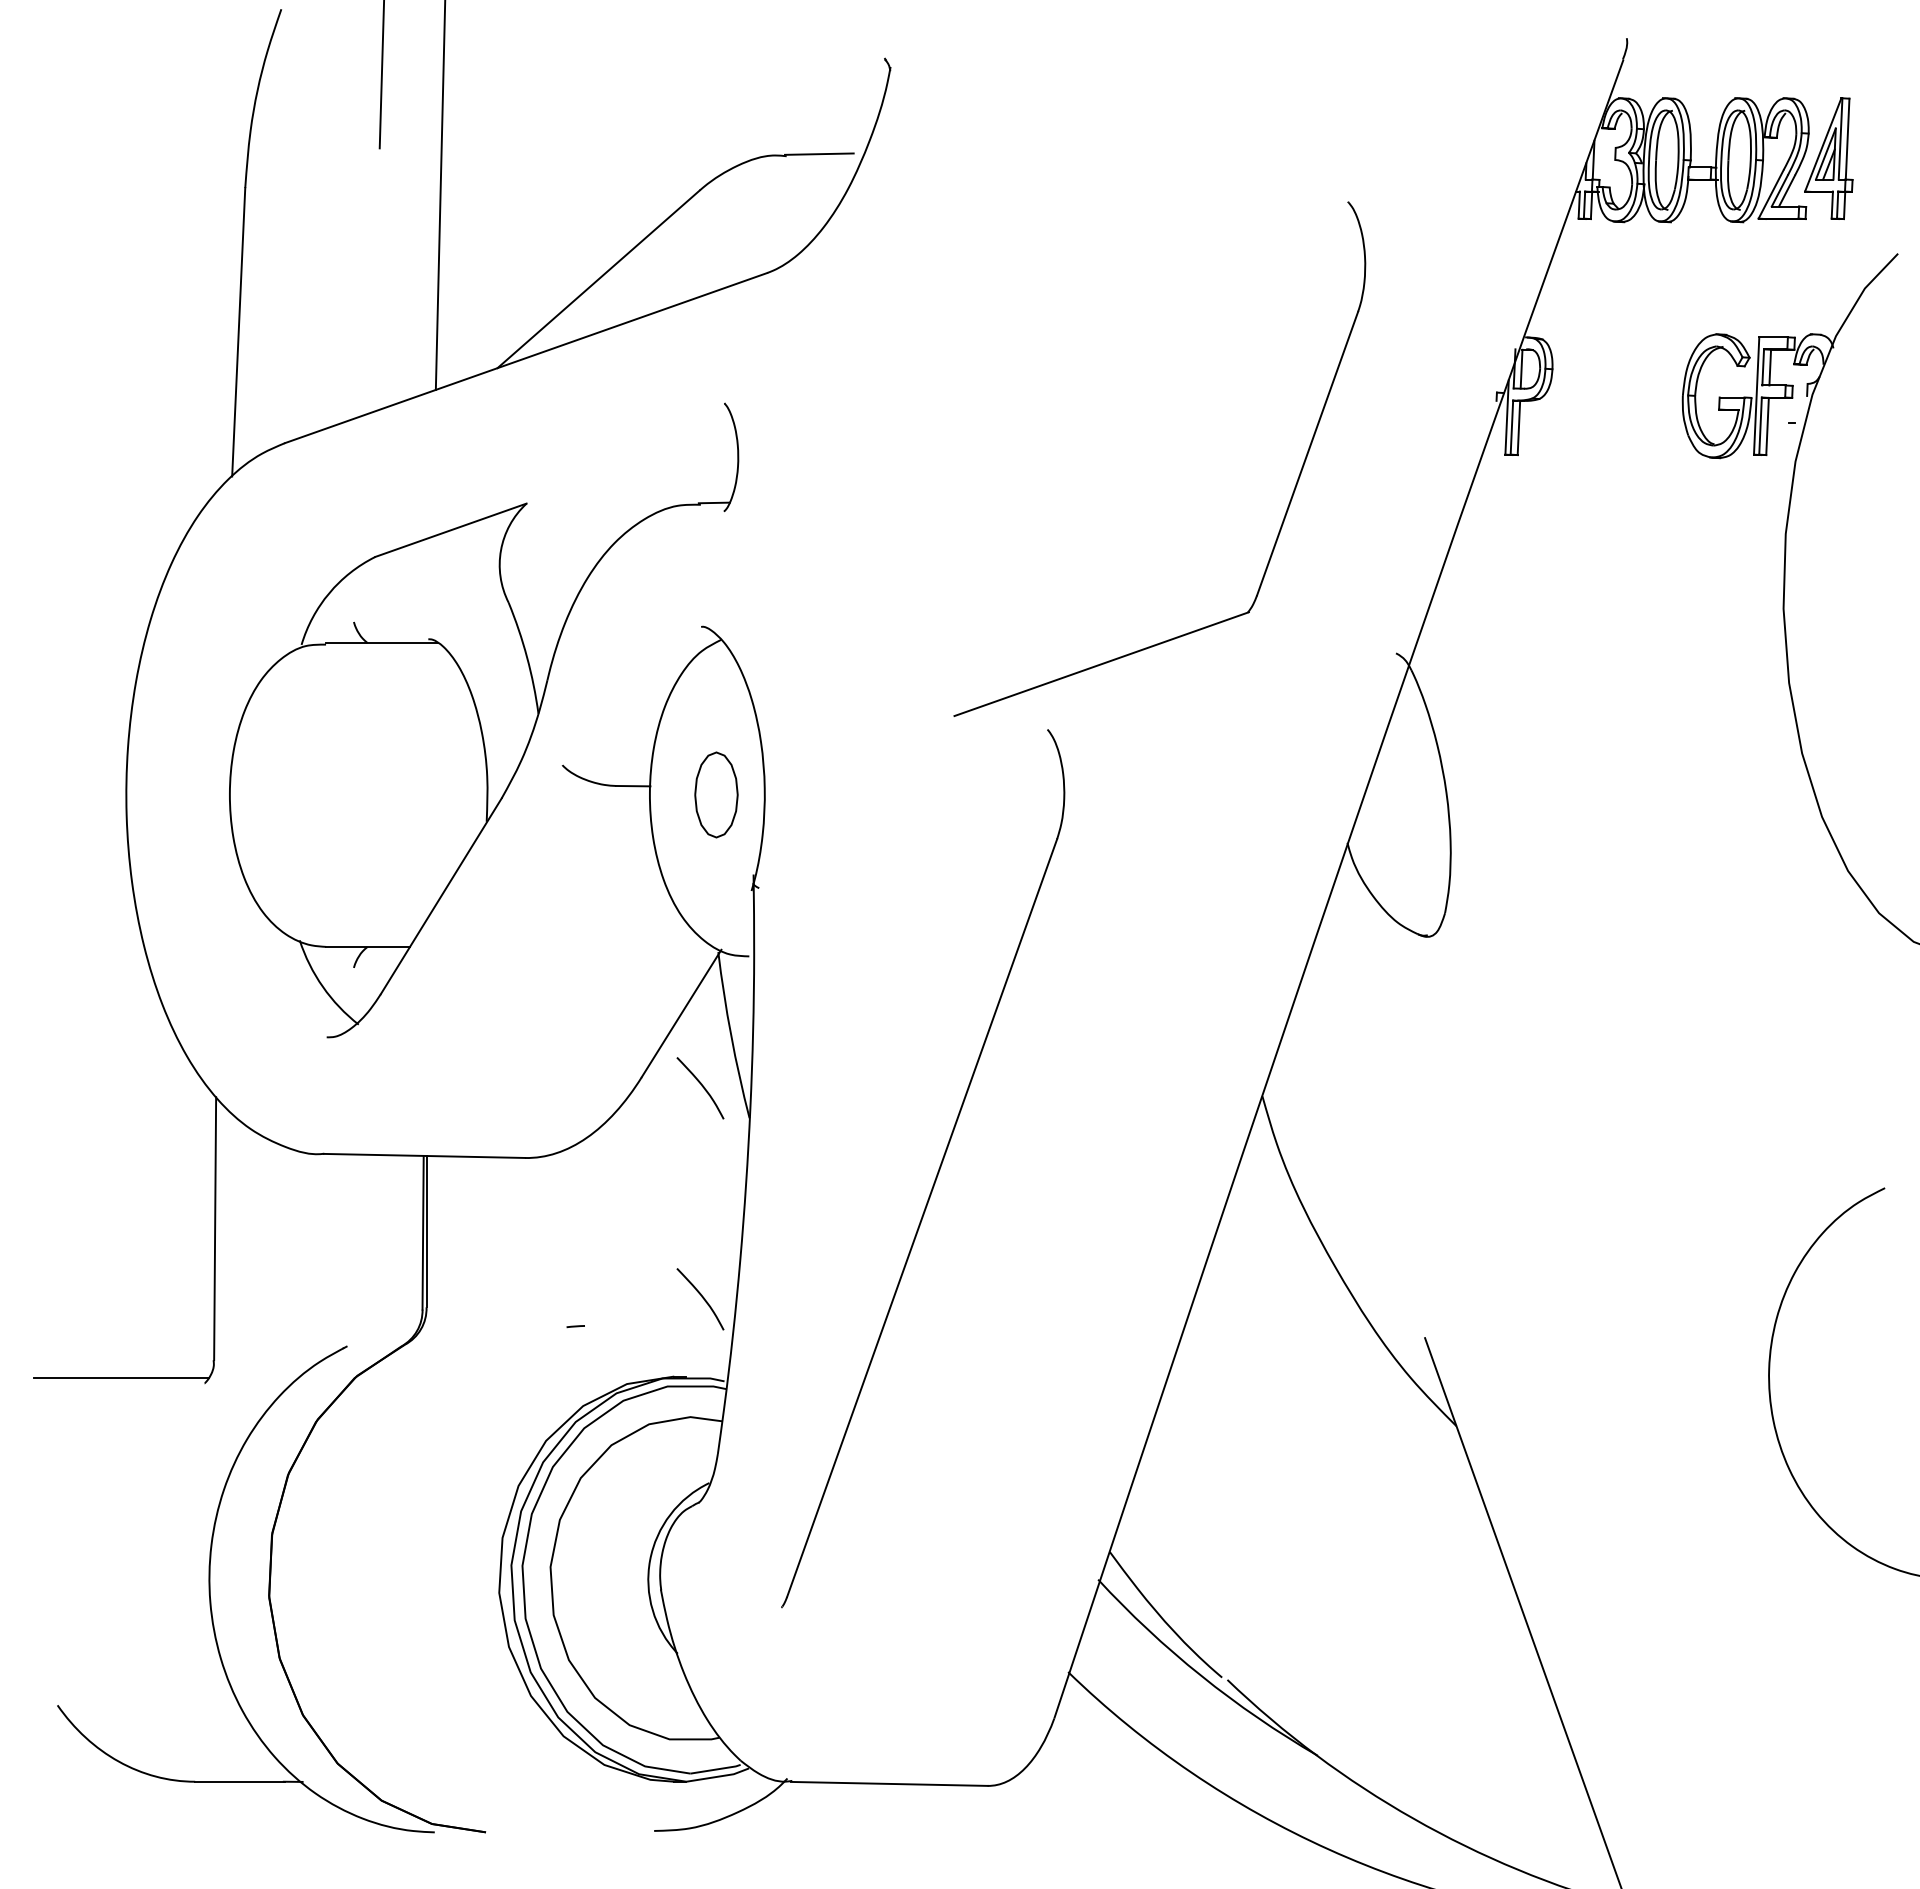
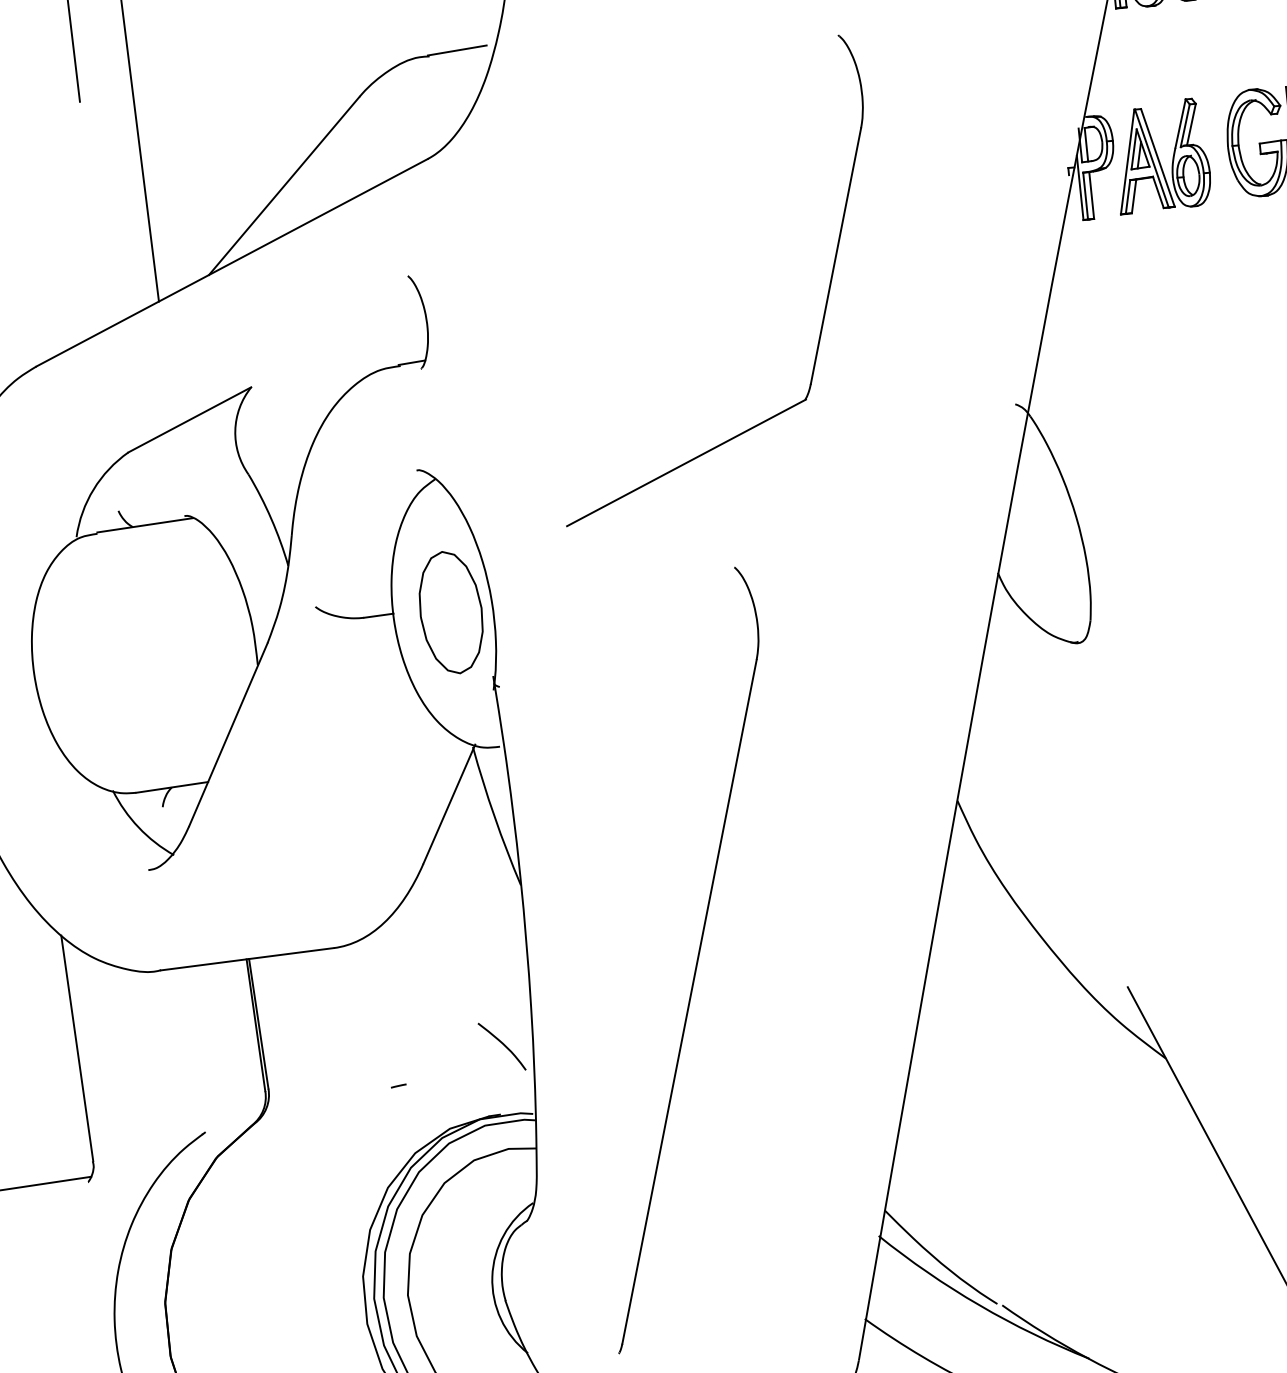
part: (1603, 395) -> (1159, 156), added
part: (1288, 503) -> (825, 301), moved
part: (716, 794) -> (451, 612), size x1.67
curve: (701, 1086) -> (475, 864), removed
part: (937, 1171) -> (696, 960), moved

